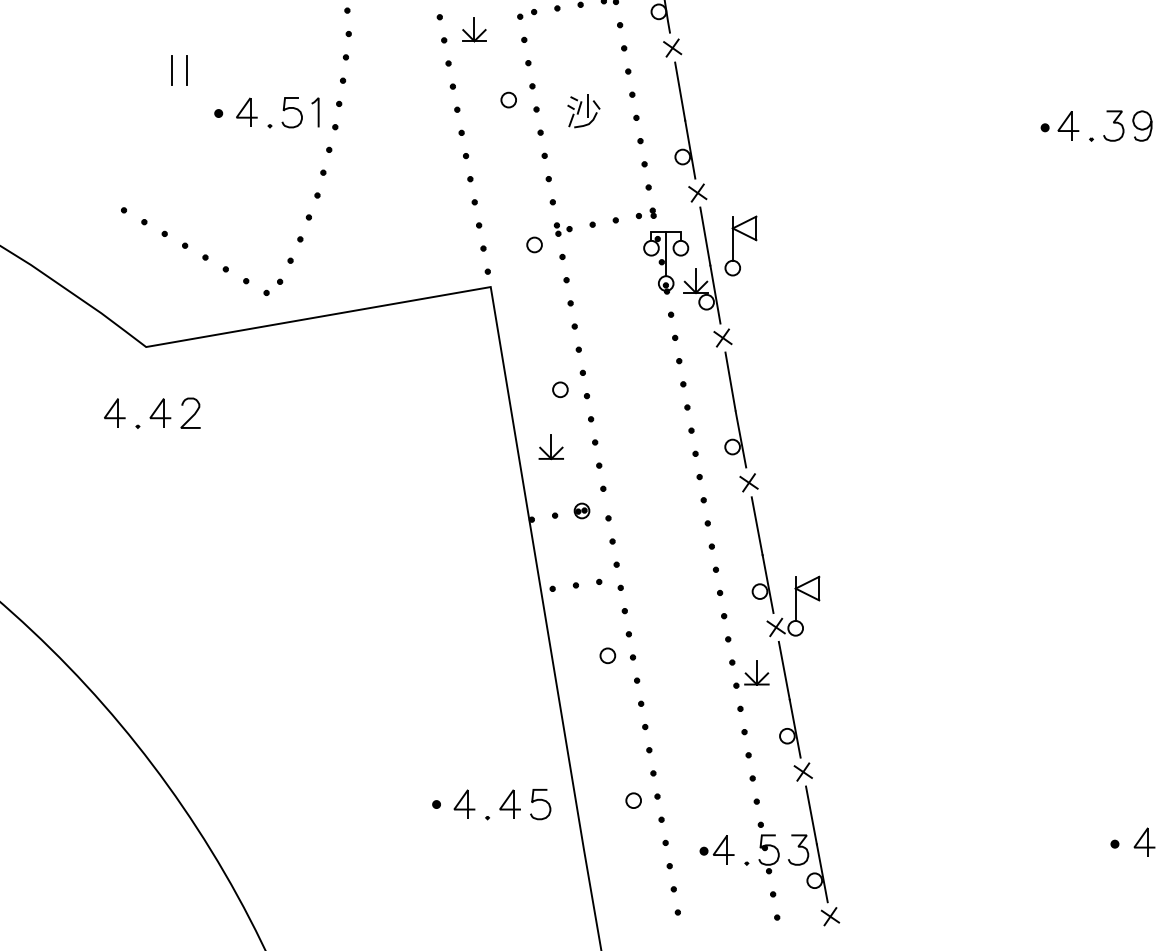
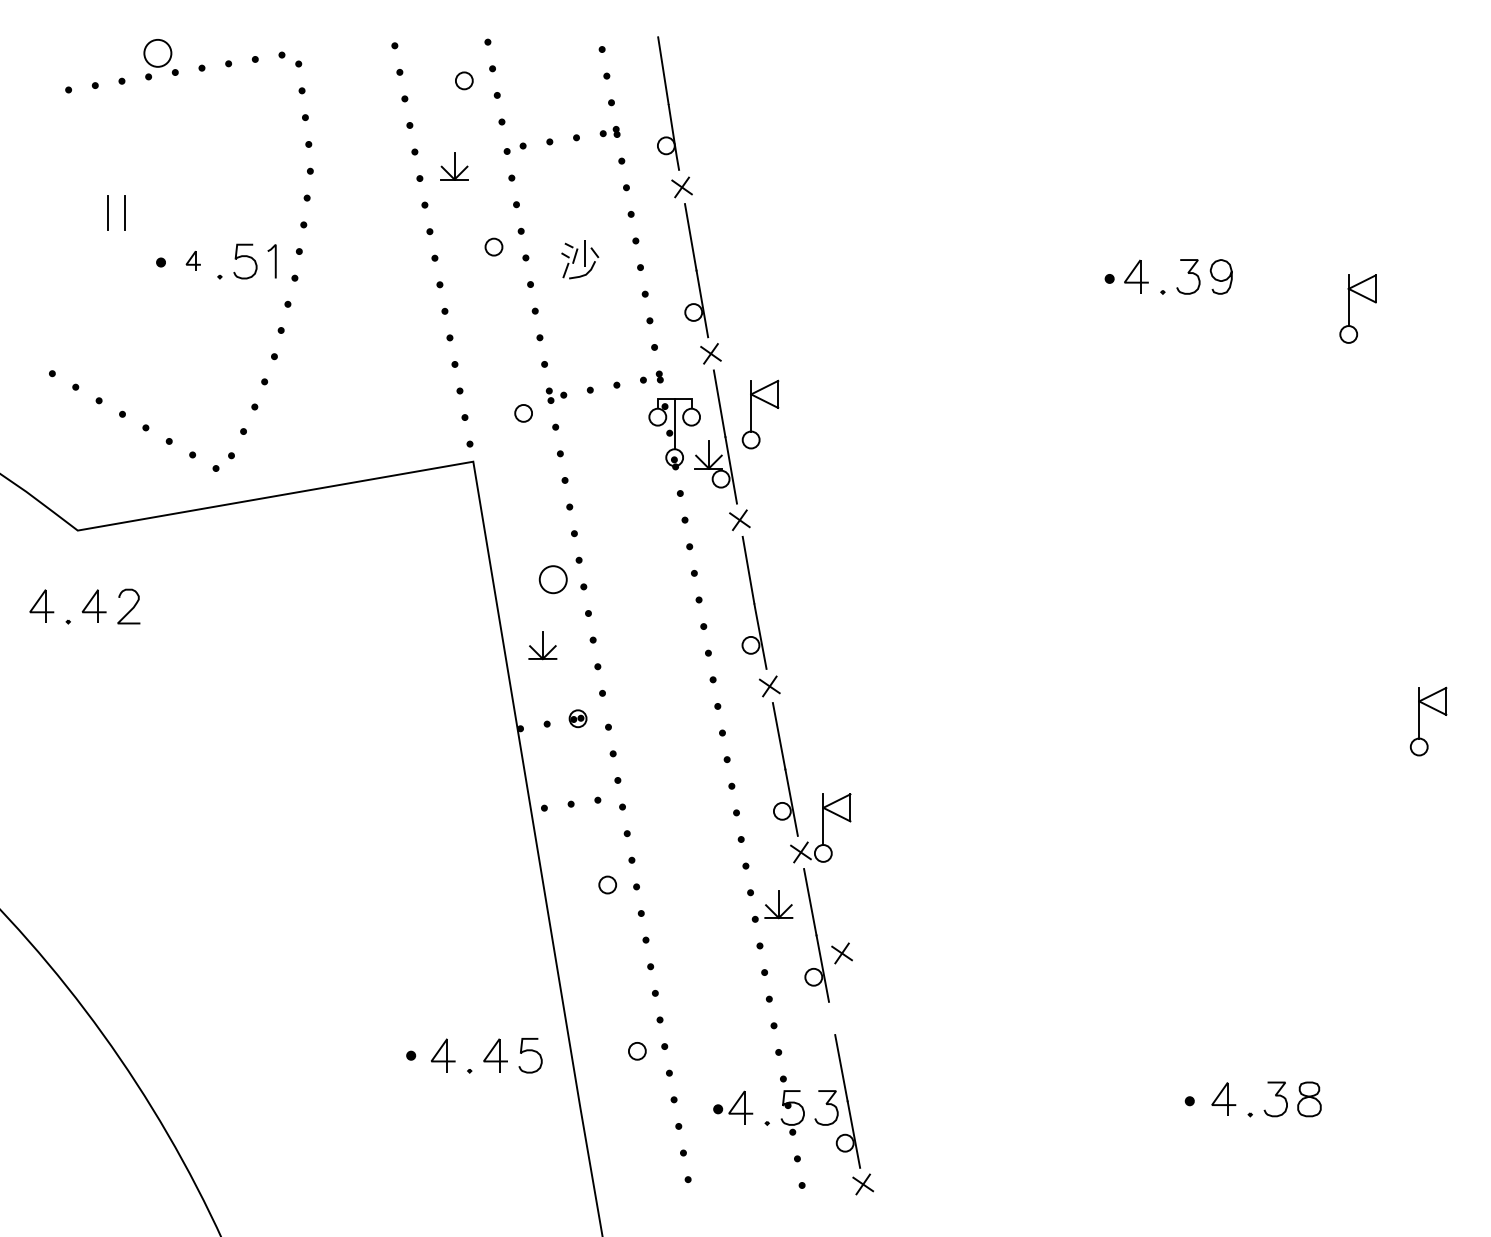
part: (246, 111) -> (193, 260), size x0.6
circle: (559, 389) -> (552, 579), size x1.6
part: (802, 772) -> (841, 953), moved

